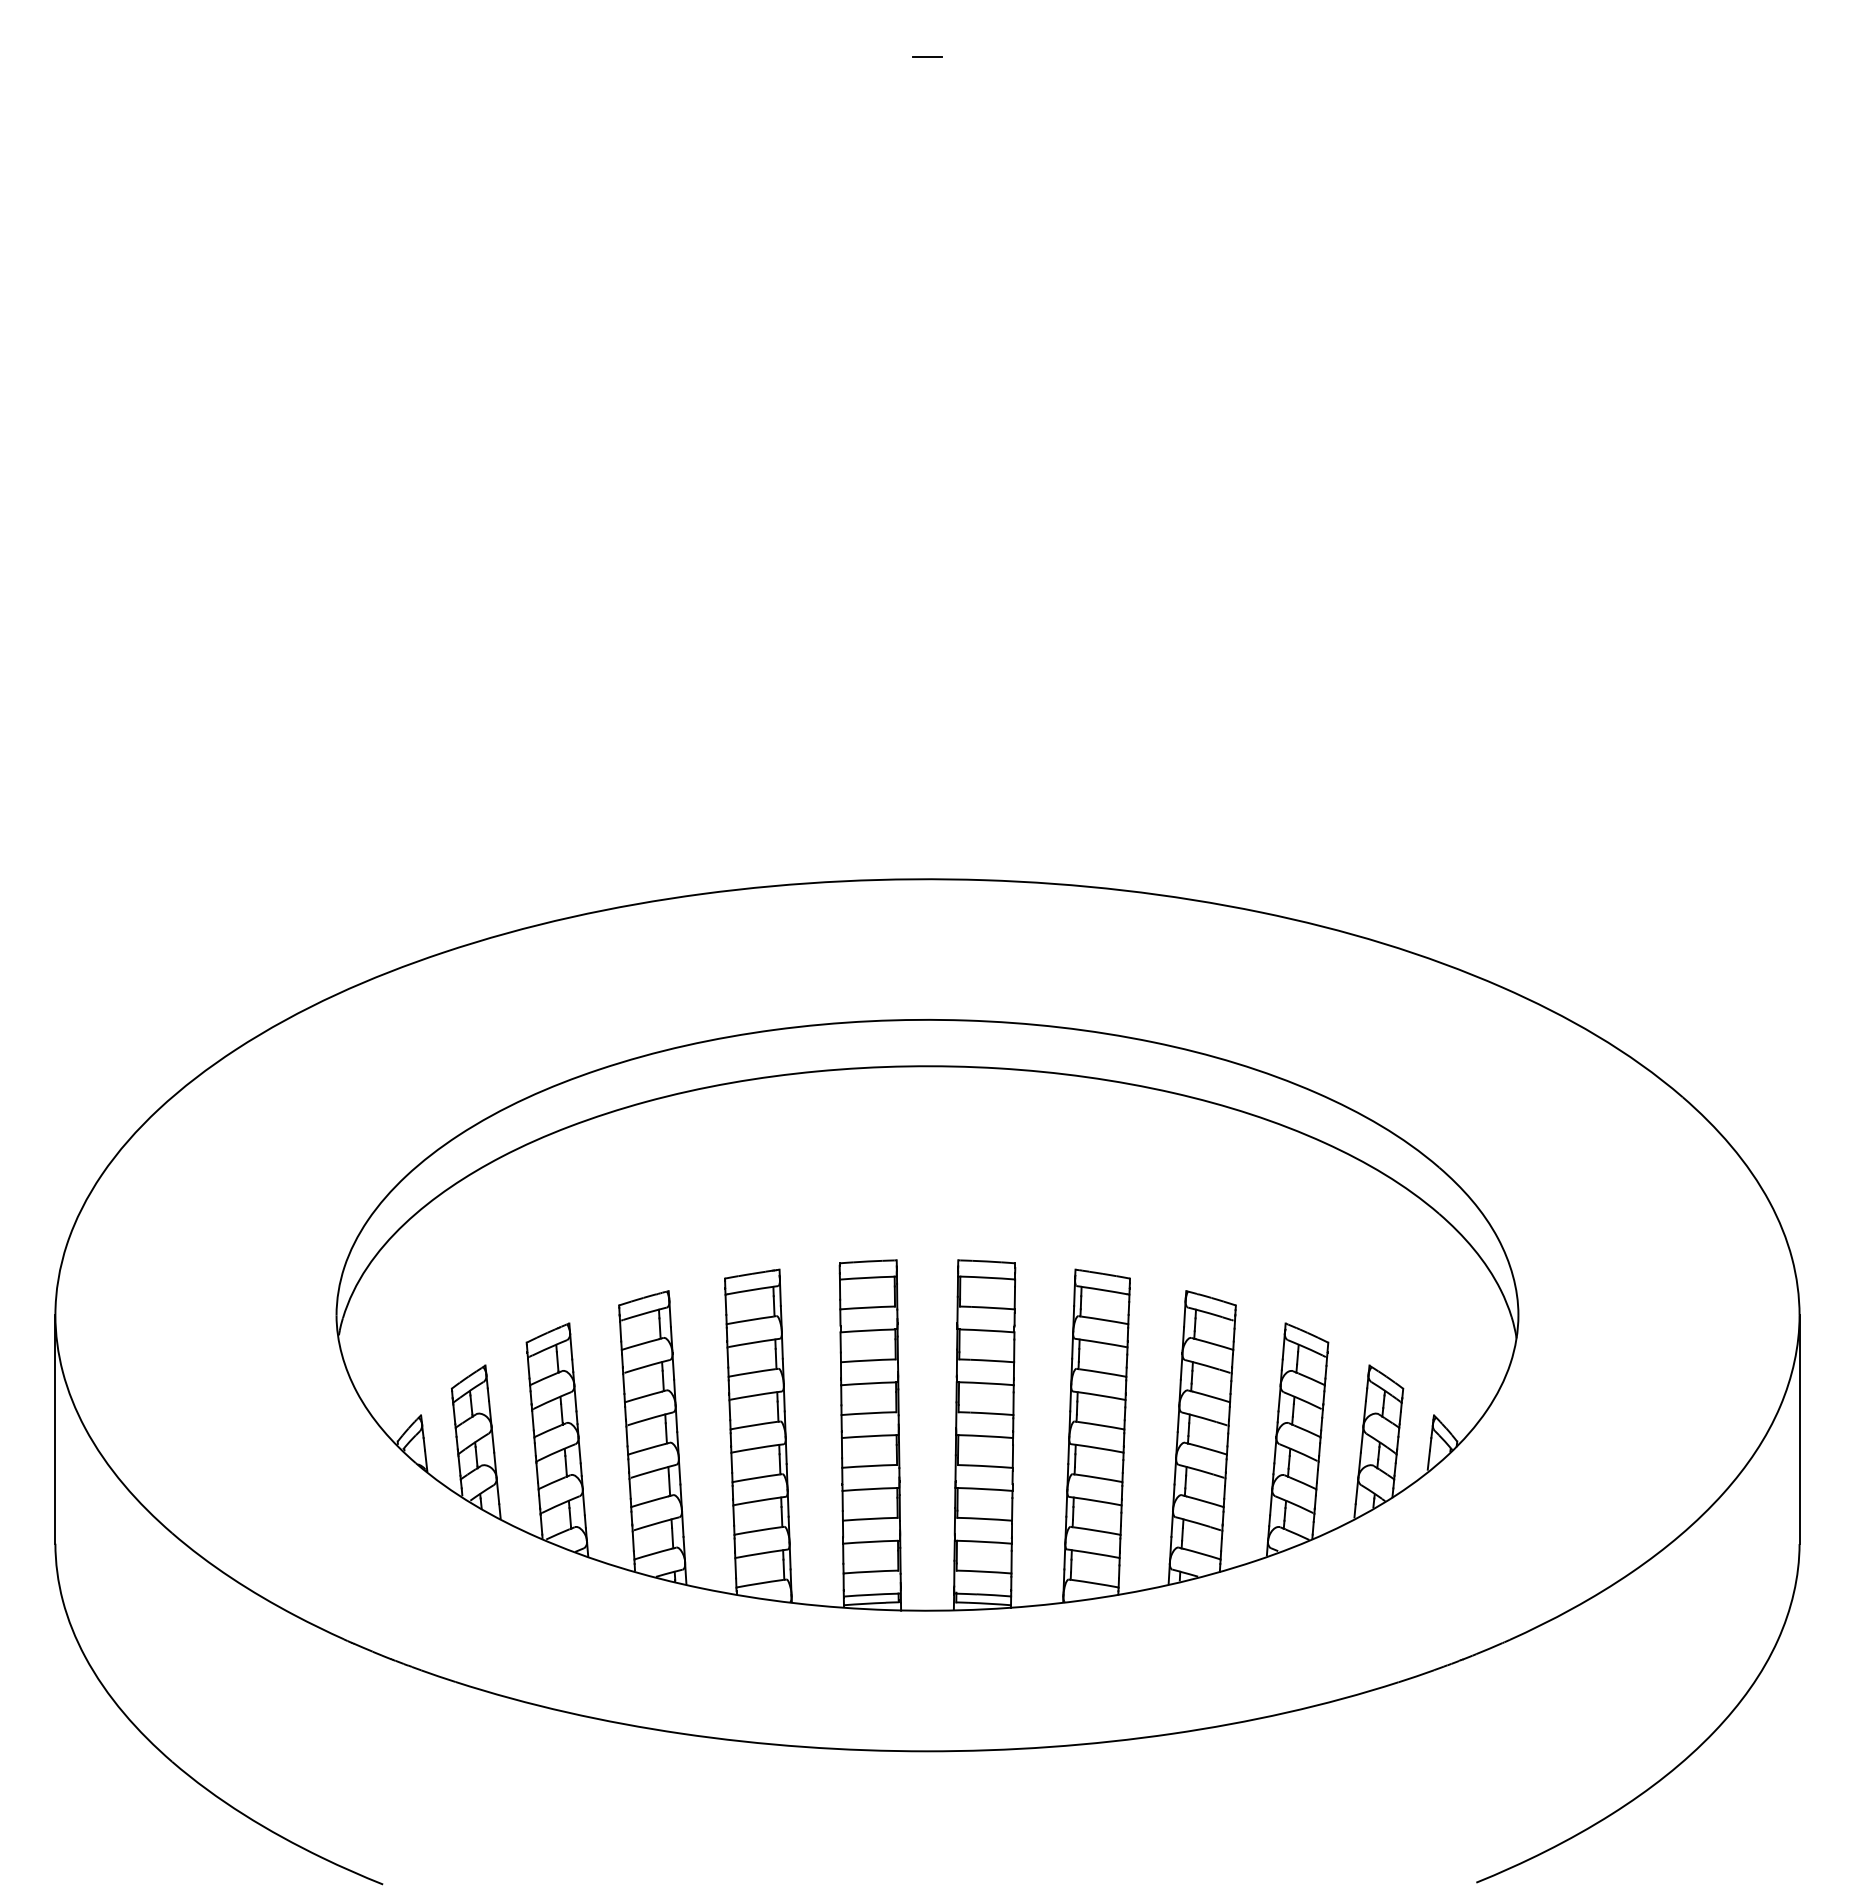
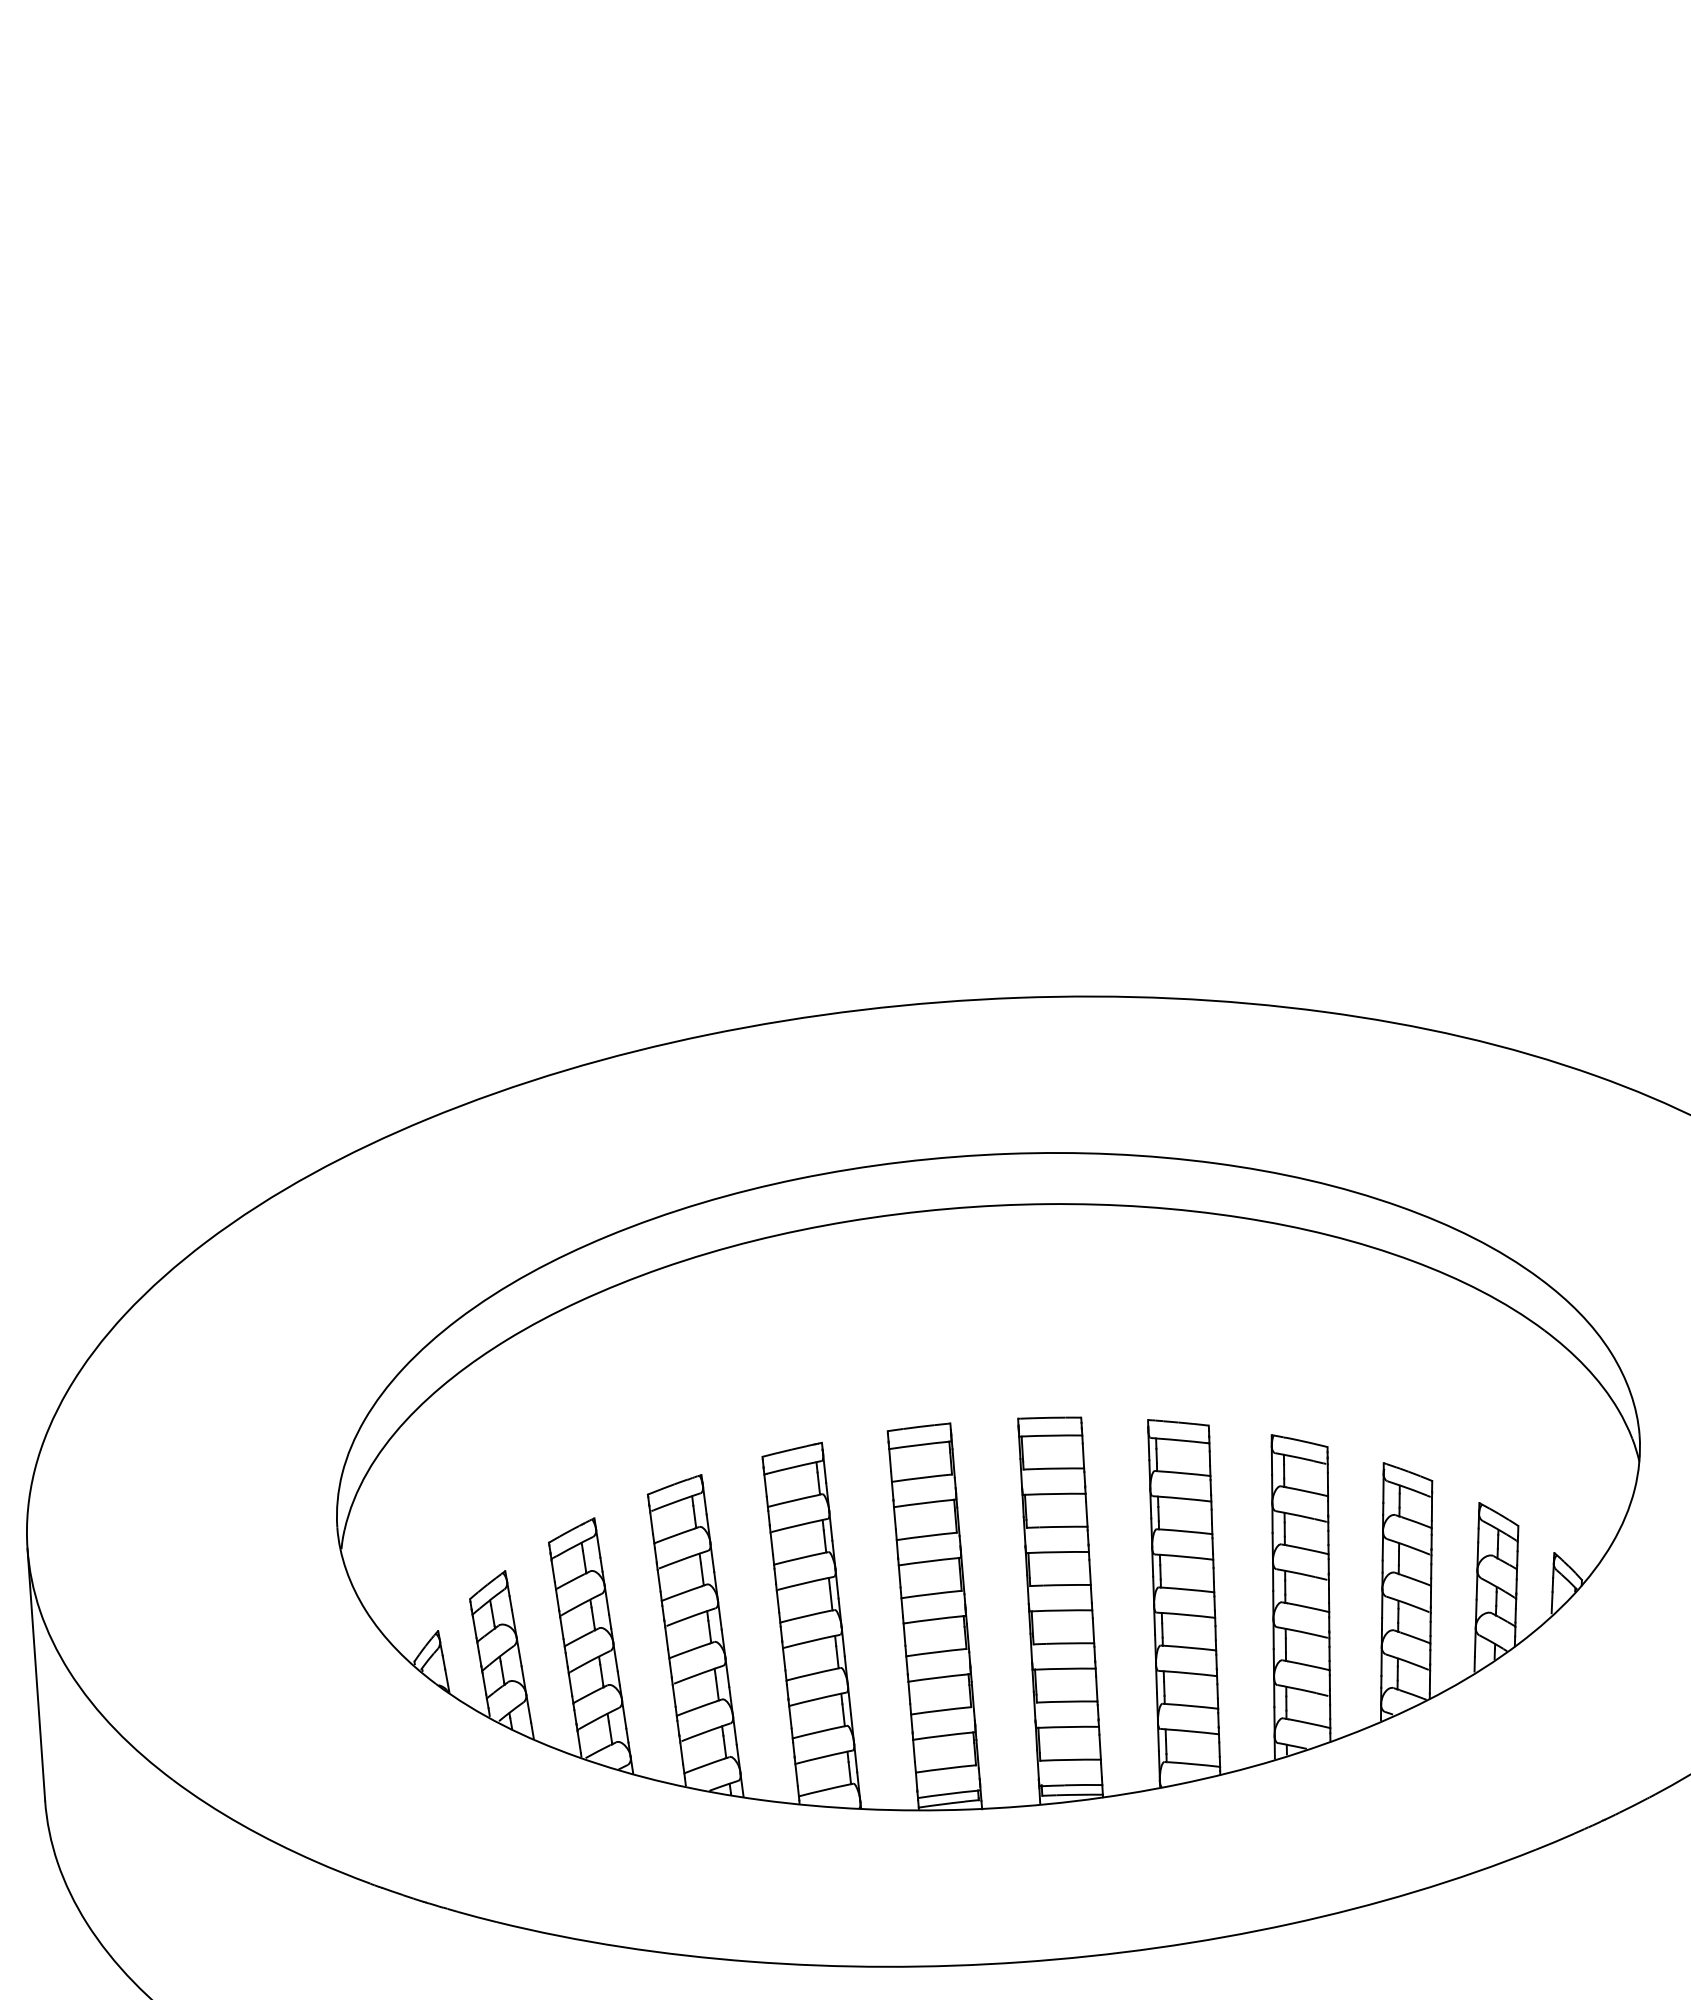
line: (927, 56) -> (891, 94), removed

